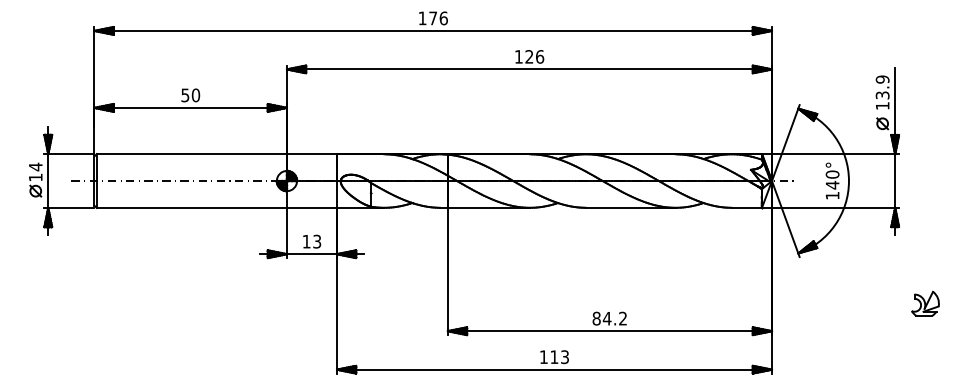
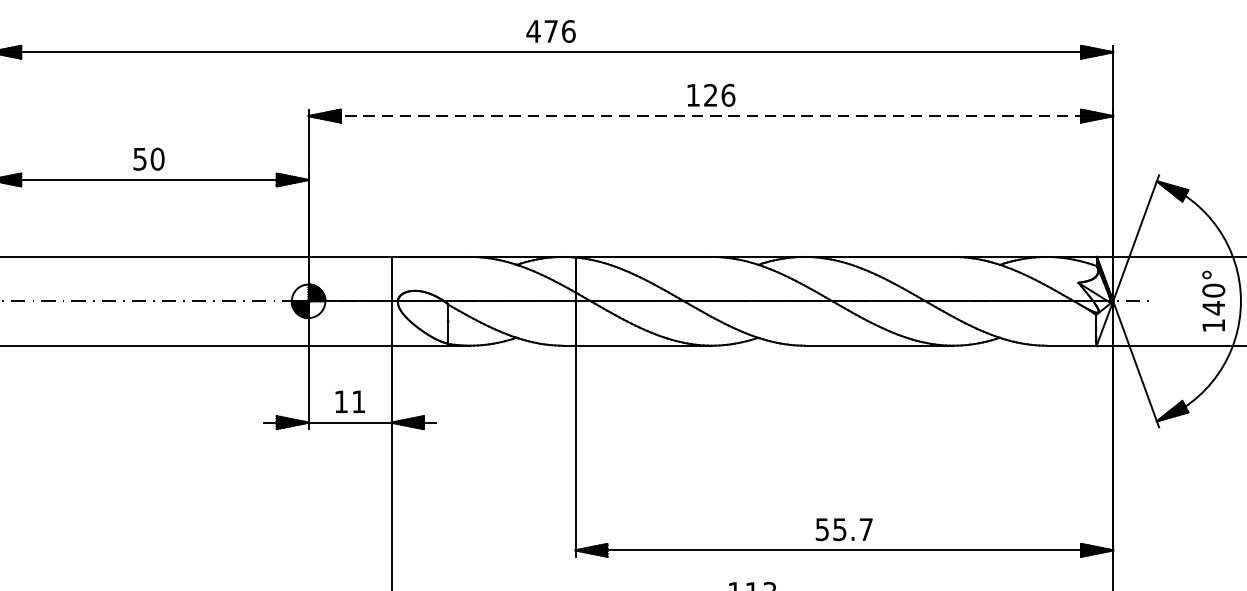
text: (422, 18) -> (533, 31), 176 -> 476
line: (529, 69) -> (710, 116), solid -> dashed
text: (317, 241) -> (359, 401), 13 -> 11
text: (609, 318) -> (843, 529), 84.2 -> 55.7

